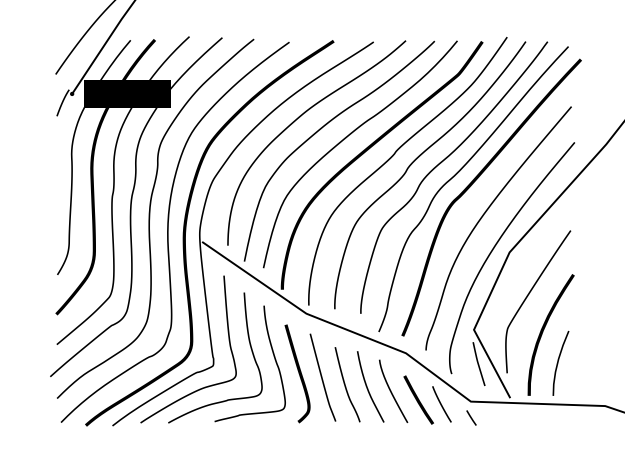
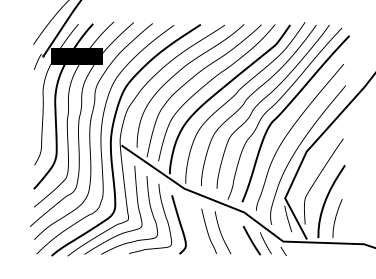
curve: (321, 376) -> (193, 226), removed
curve: (391, 391) -> (235, 235), removed

